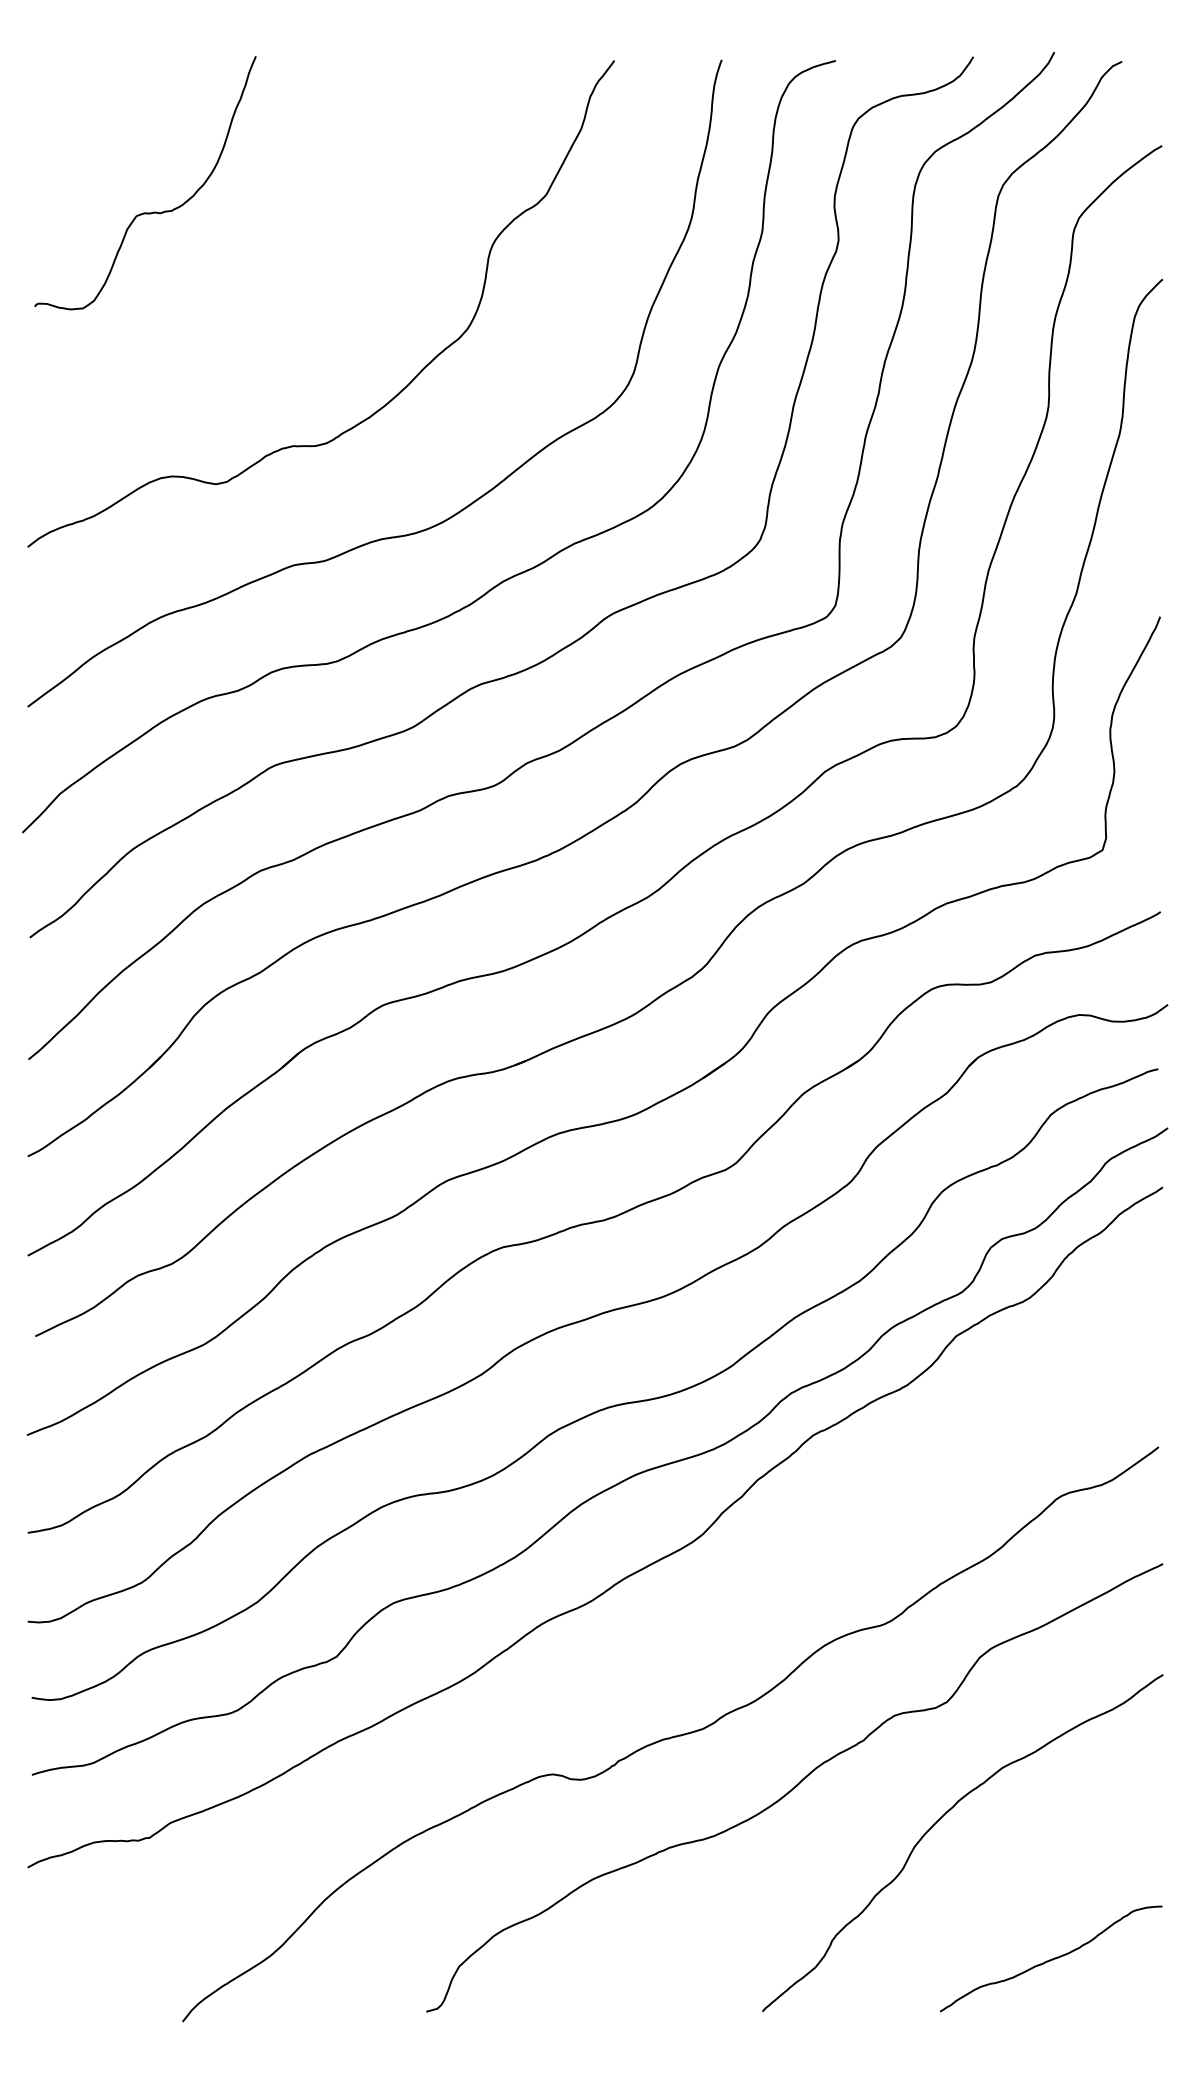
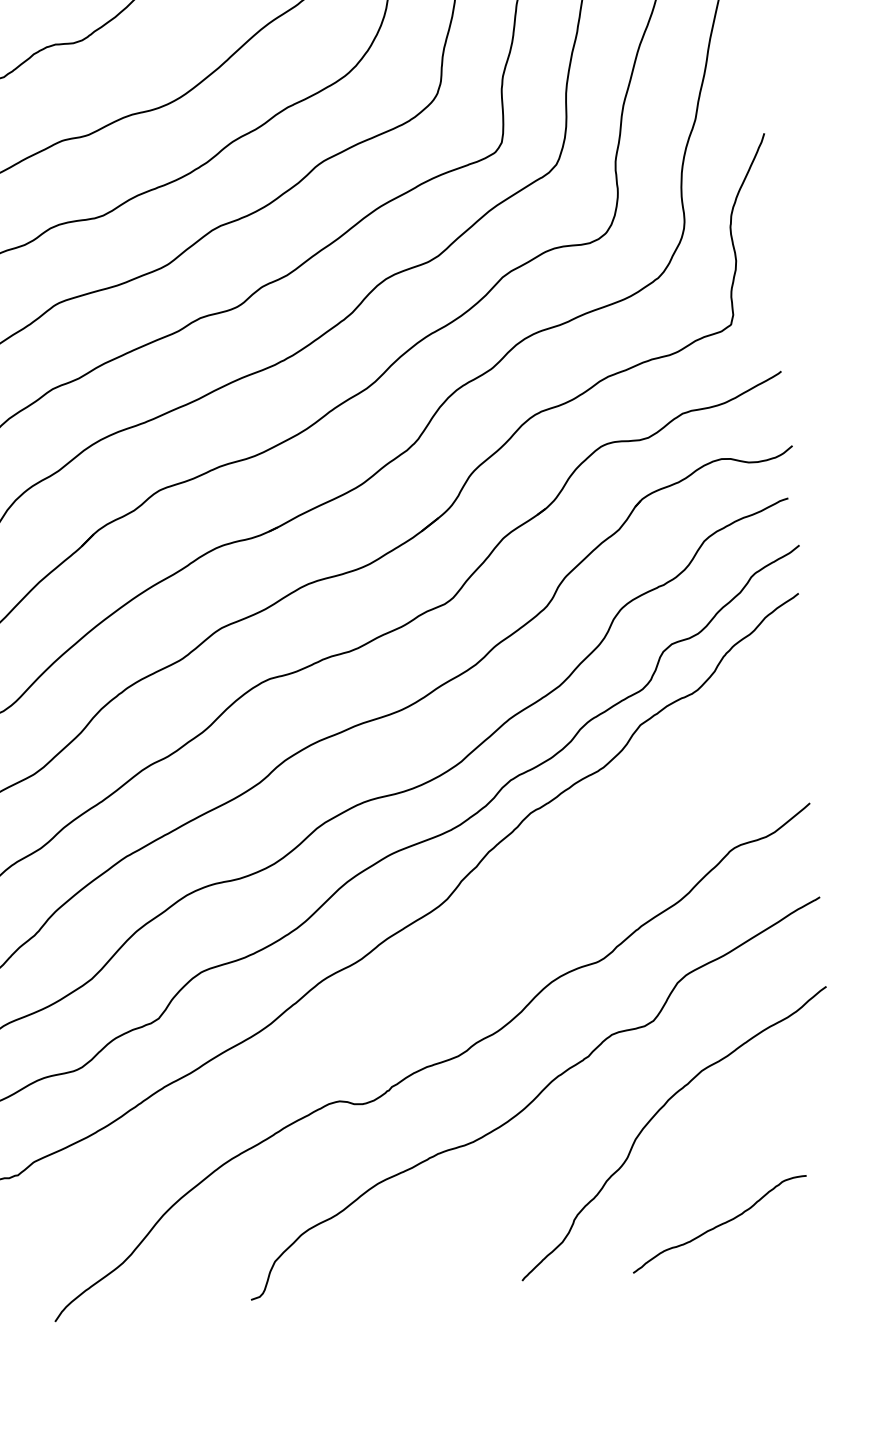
curve: (1051, 1958) -> (720, 1223), moved

